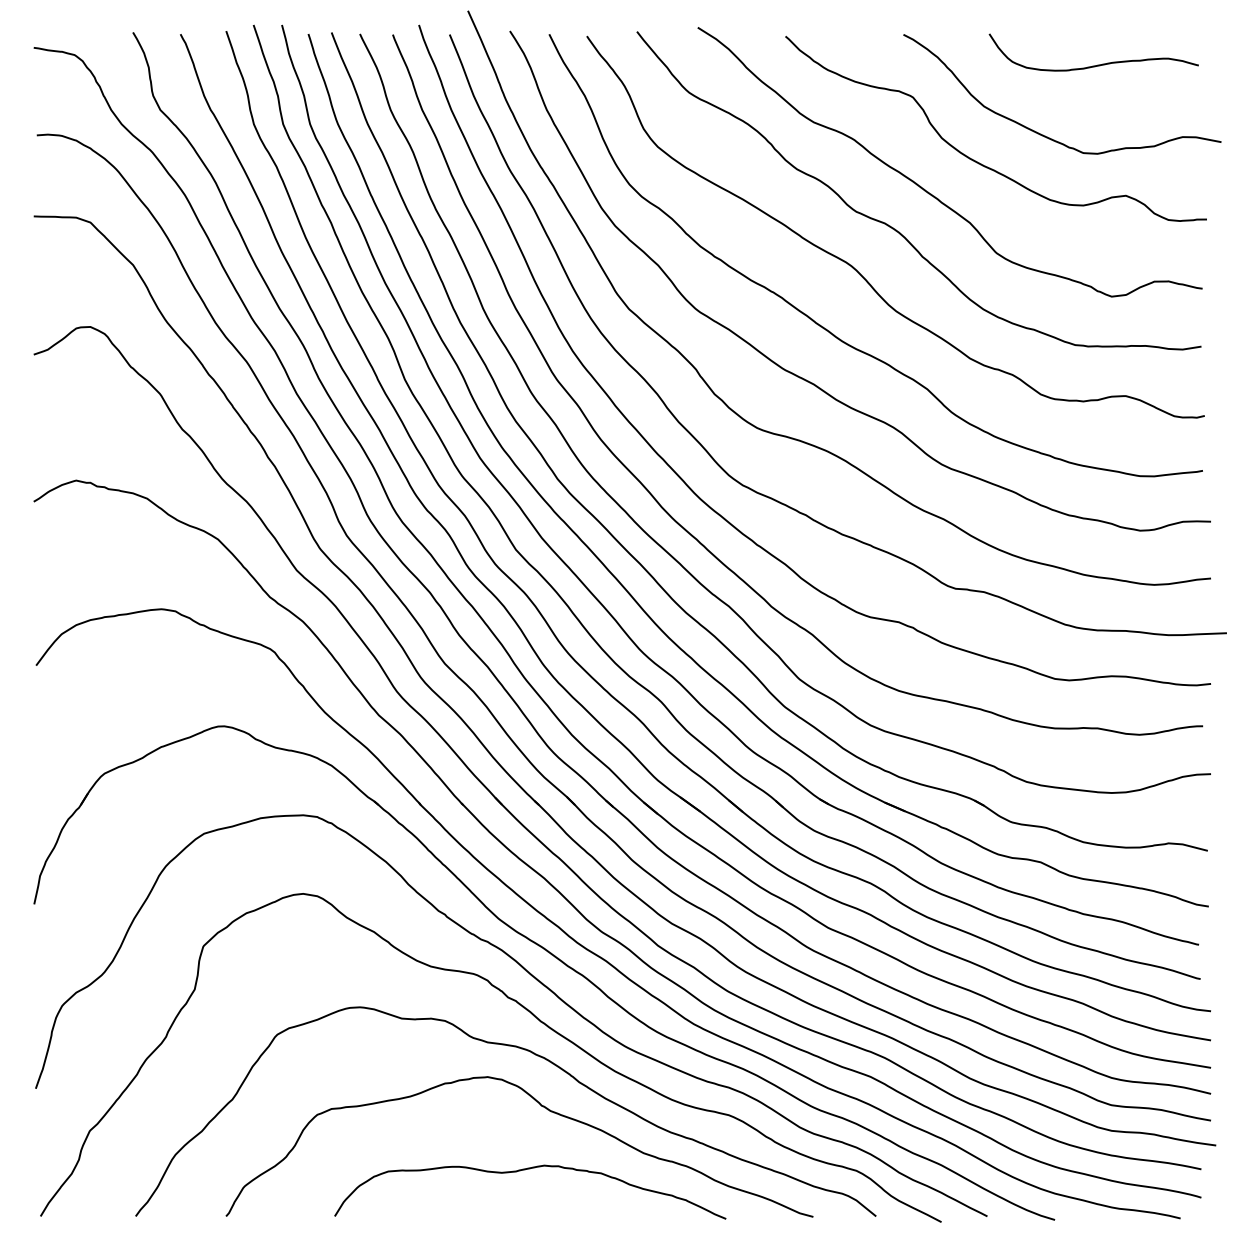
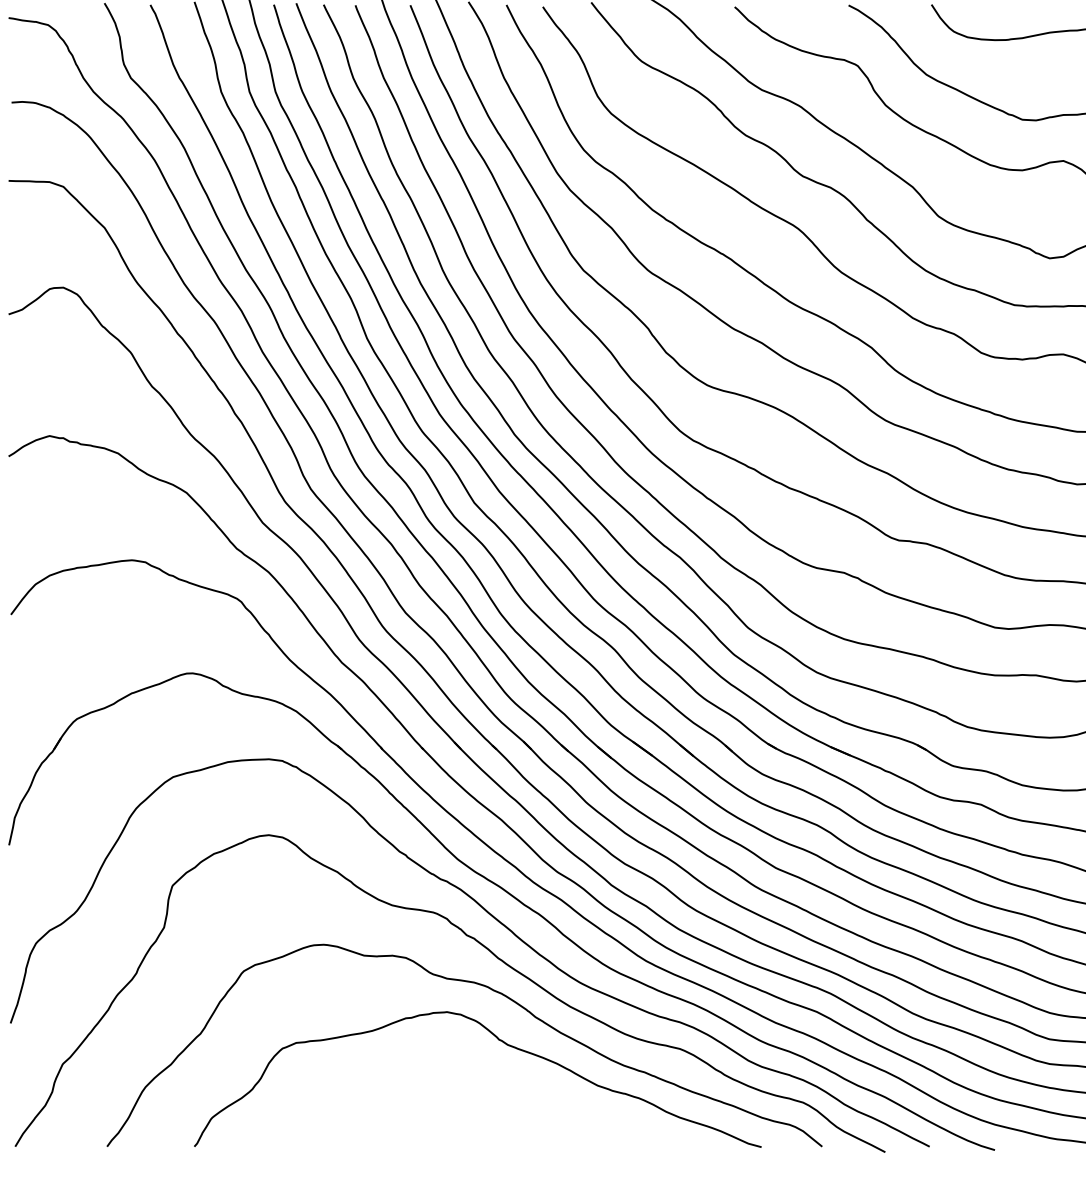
curve: (525, 1170) -> (483, 1102), removed

